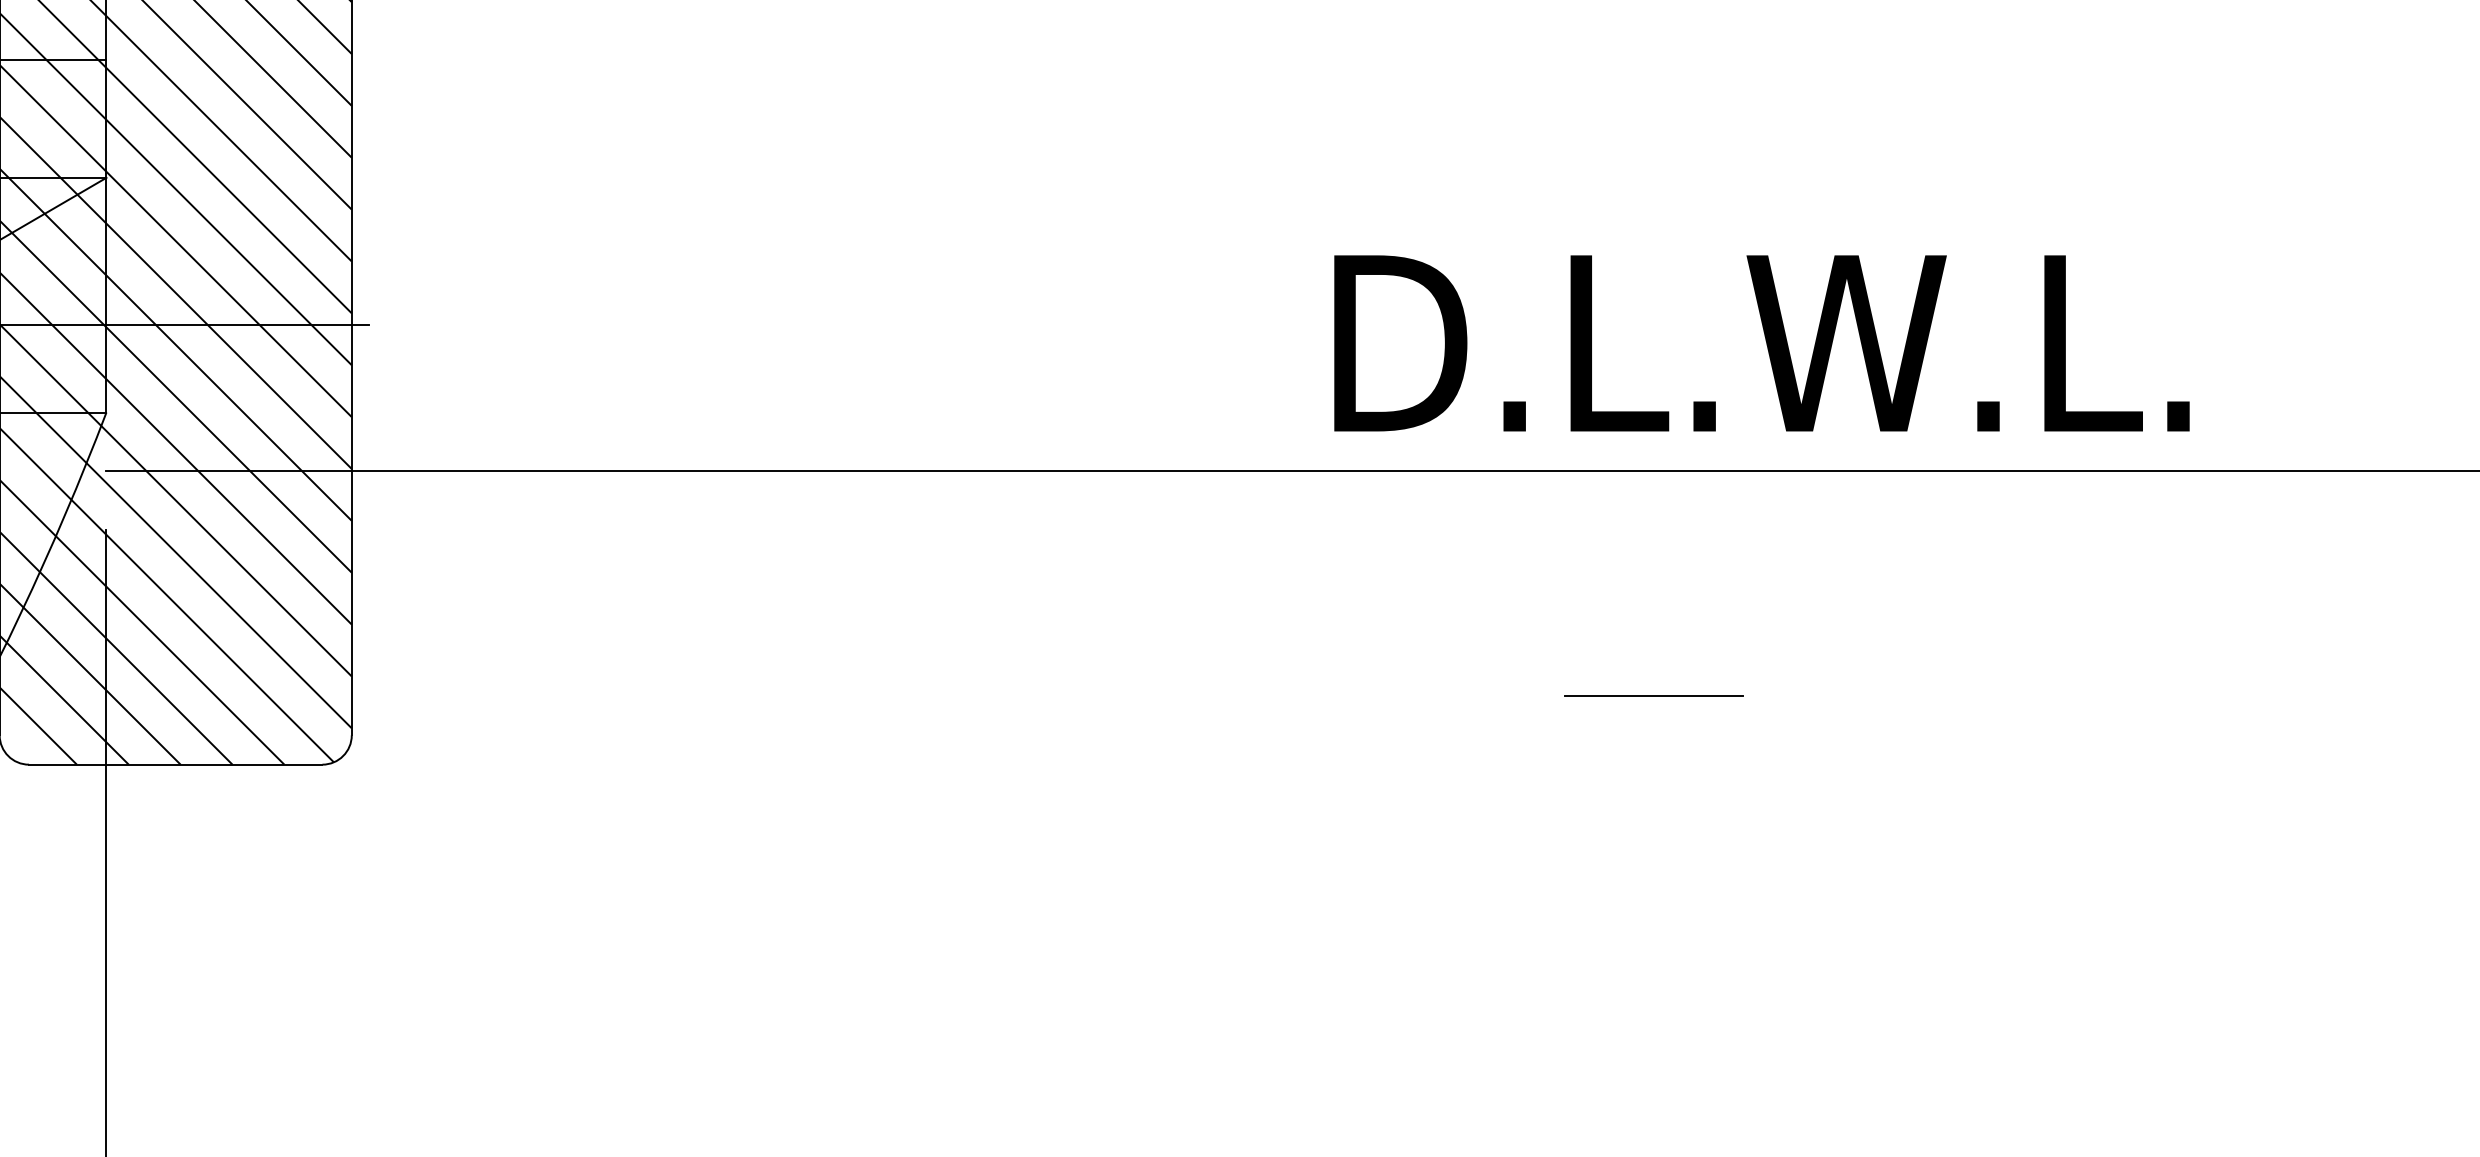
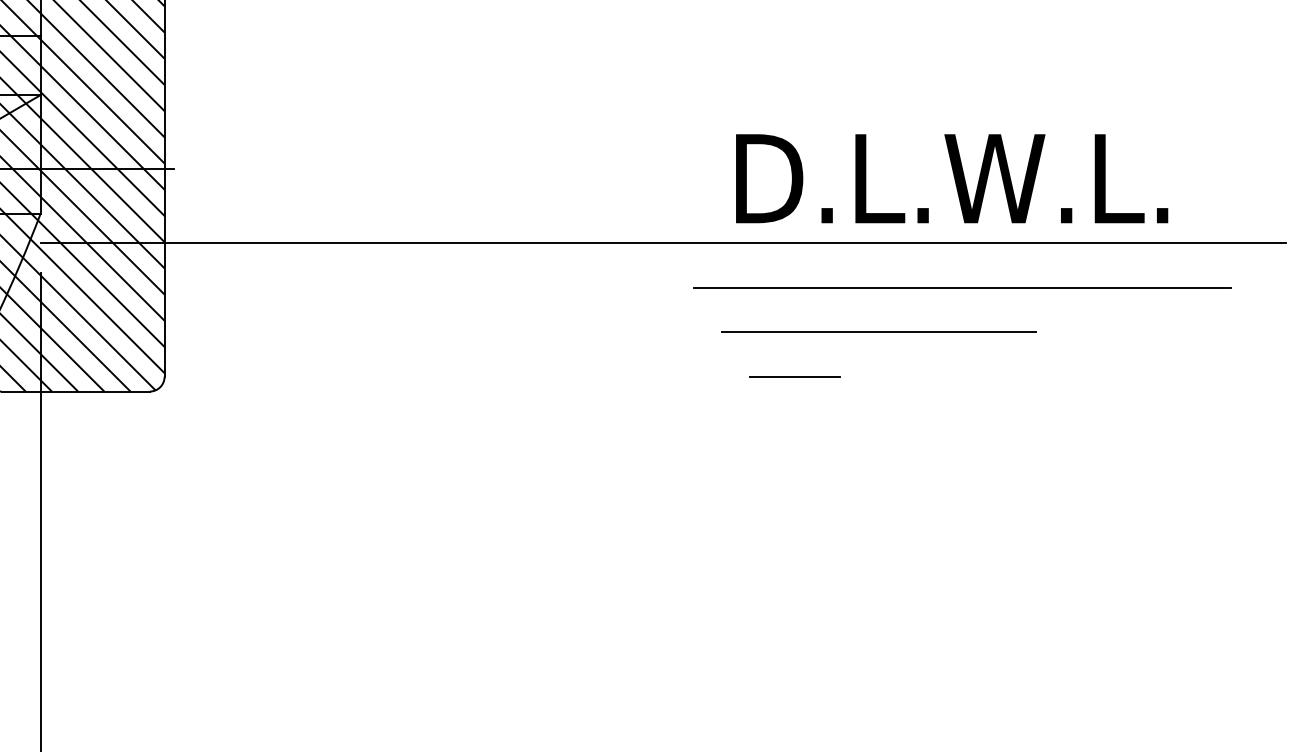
text: (1762, 342) -> (952, 178), moved
line: (1930, 558) -> (962, 287), added
line: (1764, 647) -> (878, 332), added
line: (1651, 695) -> (794, 376), moved

